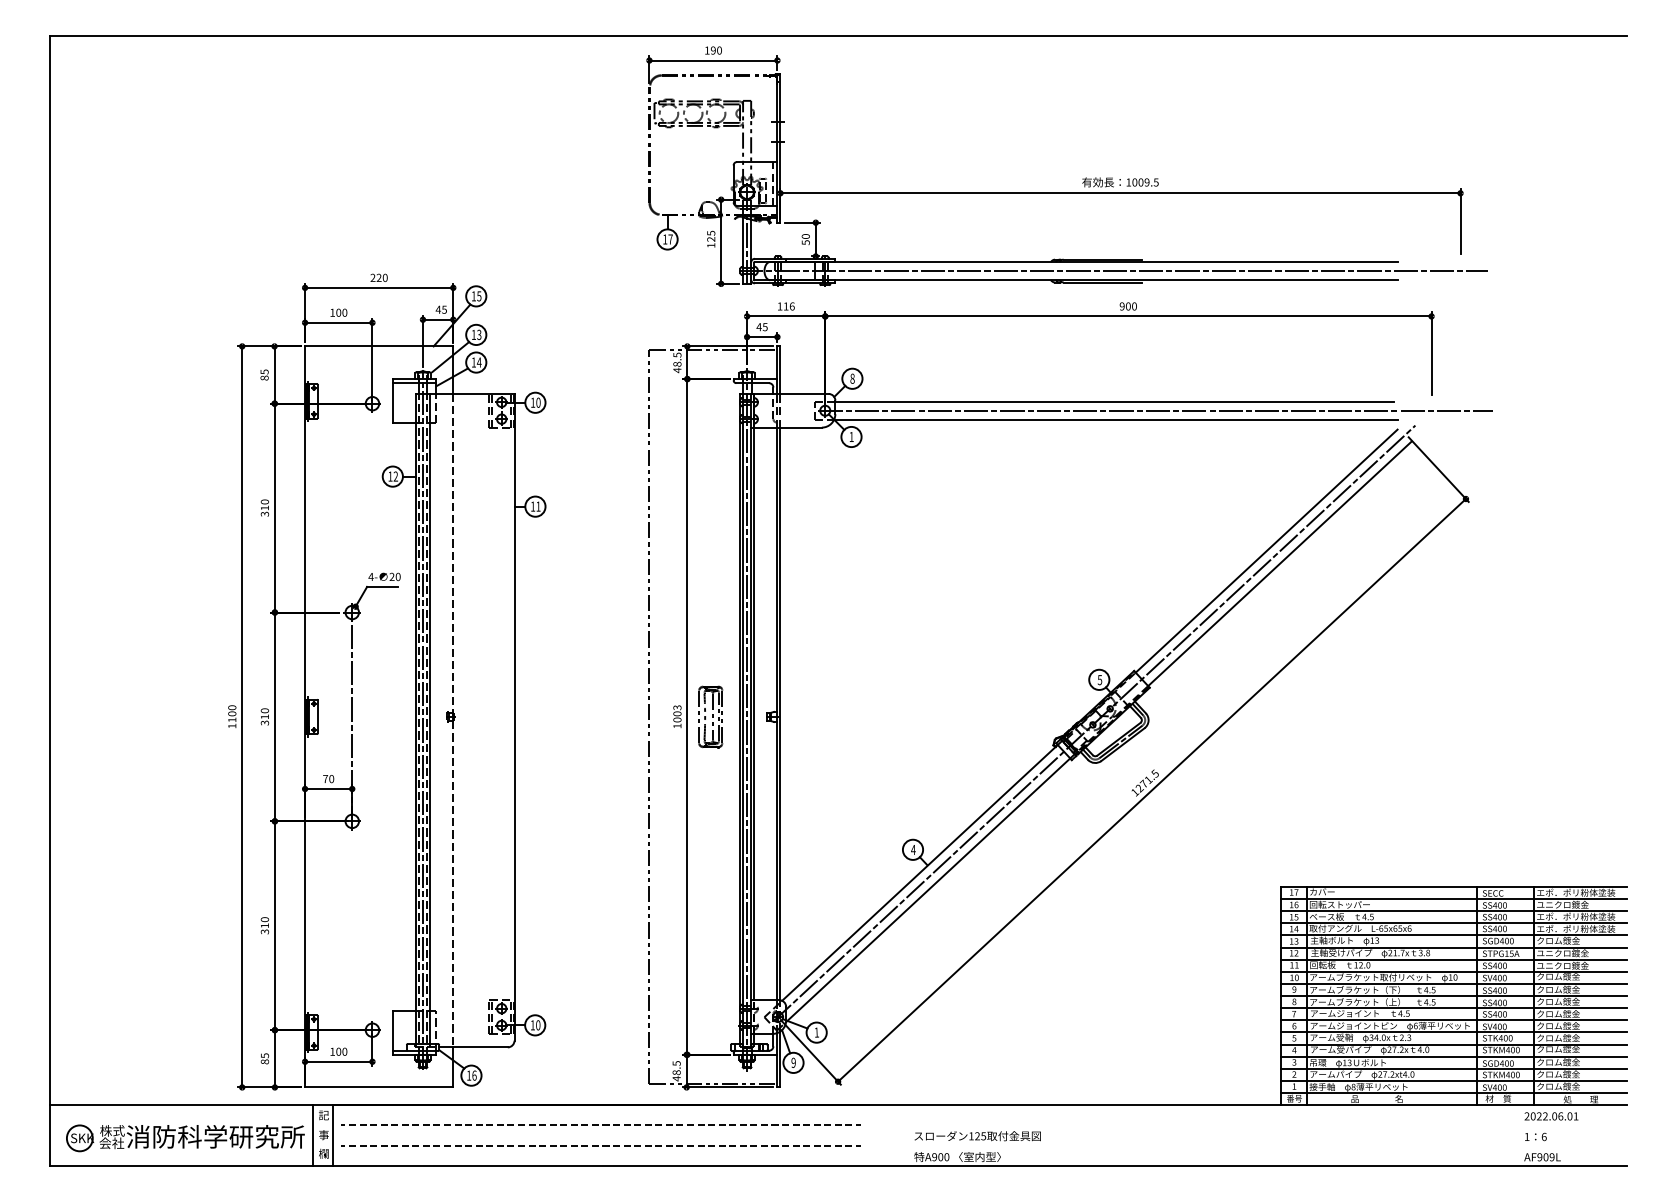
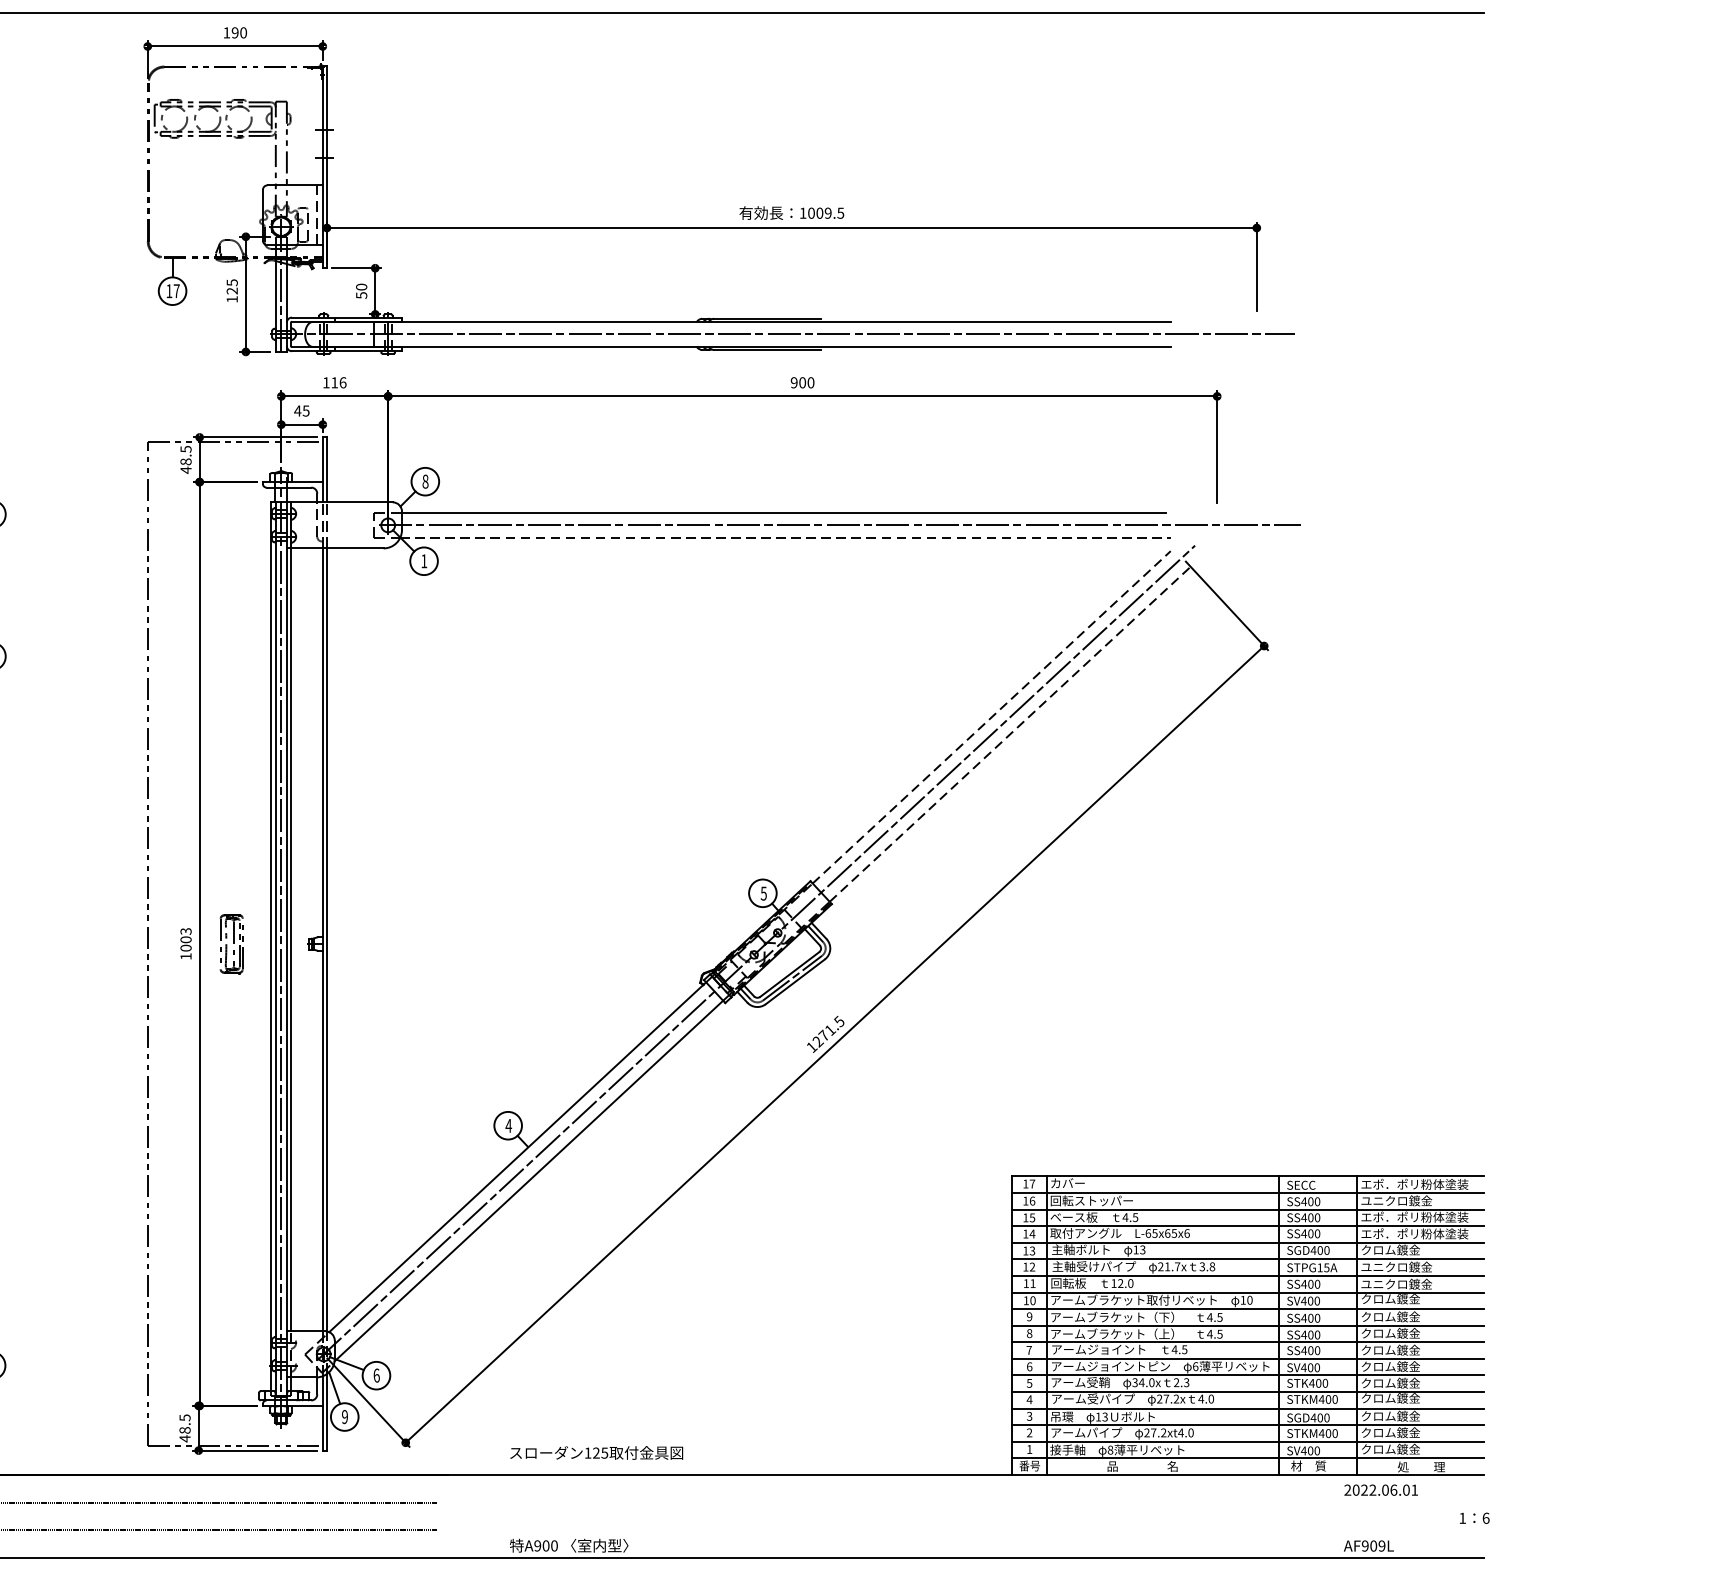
line: (1115, 419) -> (785, 537), solid -> dashed
line: (1266, 551) -> (991, 717), solid -> dashed
line: (1280, 563) -> (1010, 734), solid -> dashed
part: (710, 716) -> (231, 943), size x0.7
text: (816, 1032) -> (376, 1375), 1 -> 6
text: (977, 1136) -> (596, 1453), moved
text: (1535, 1136) -> (1474, 1517), moved

